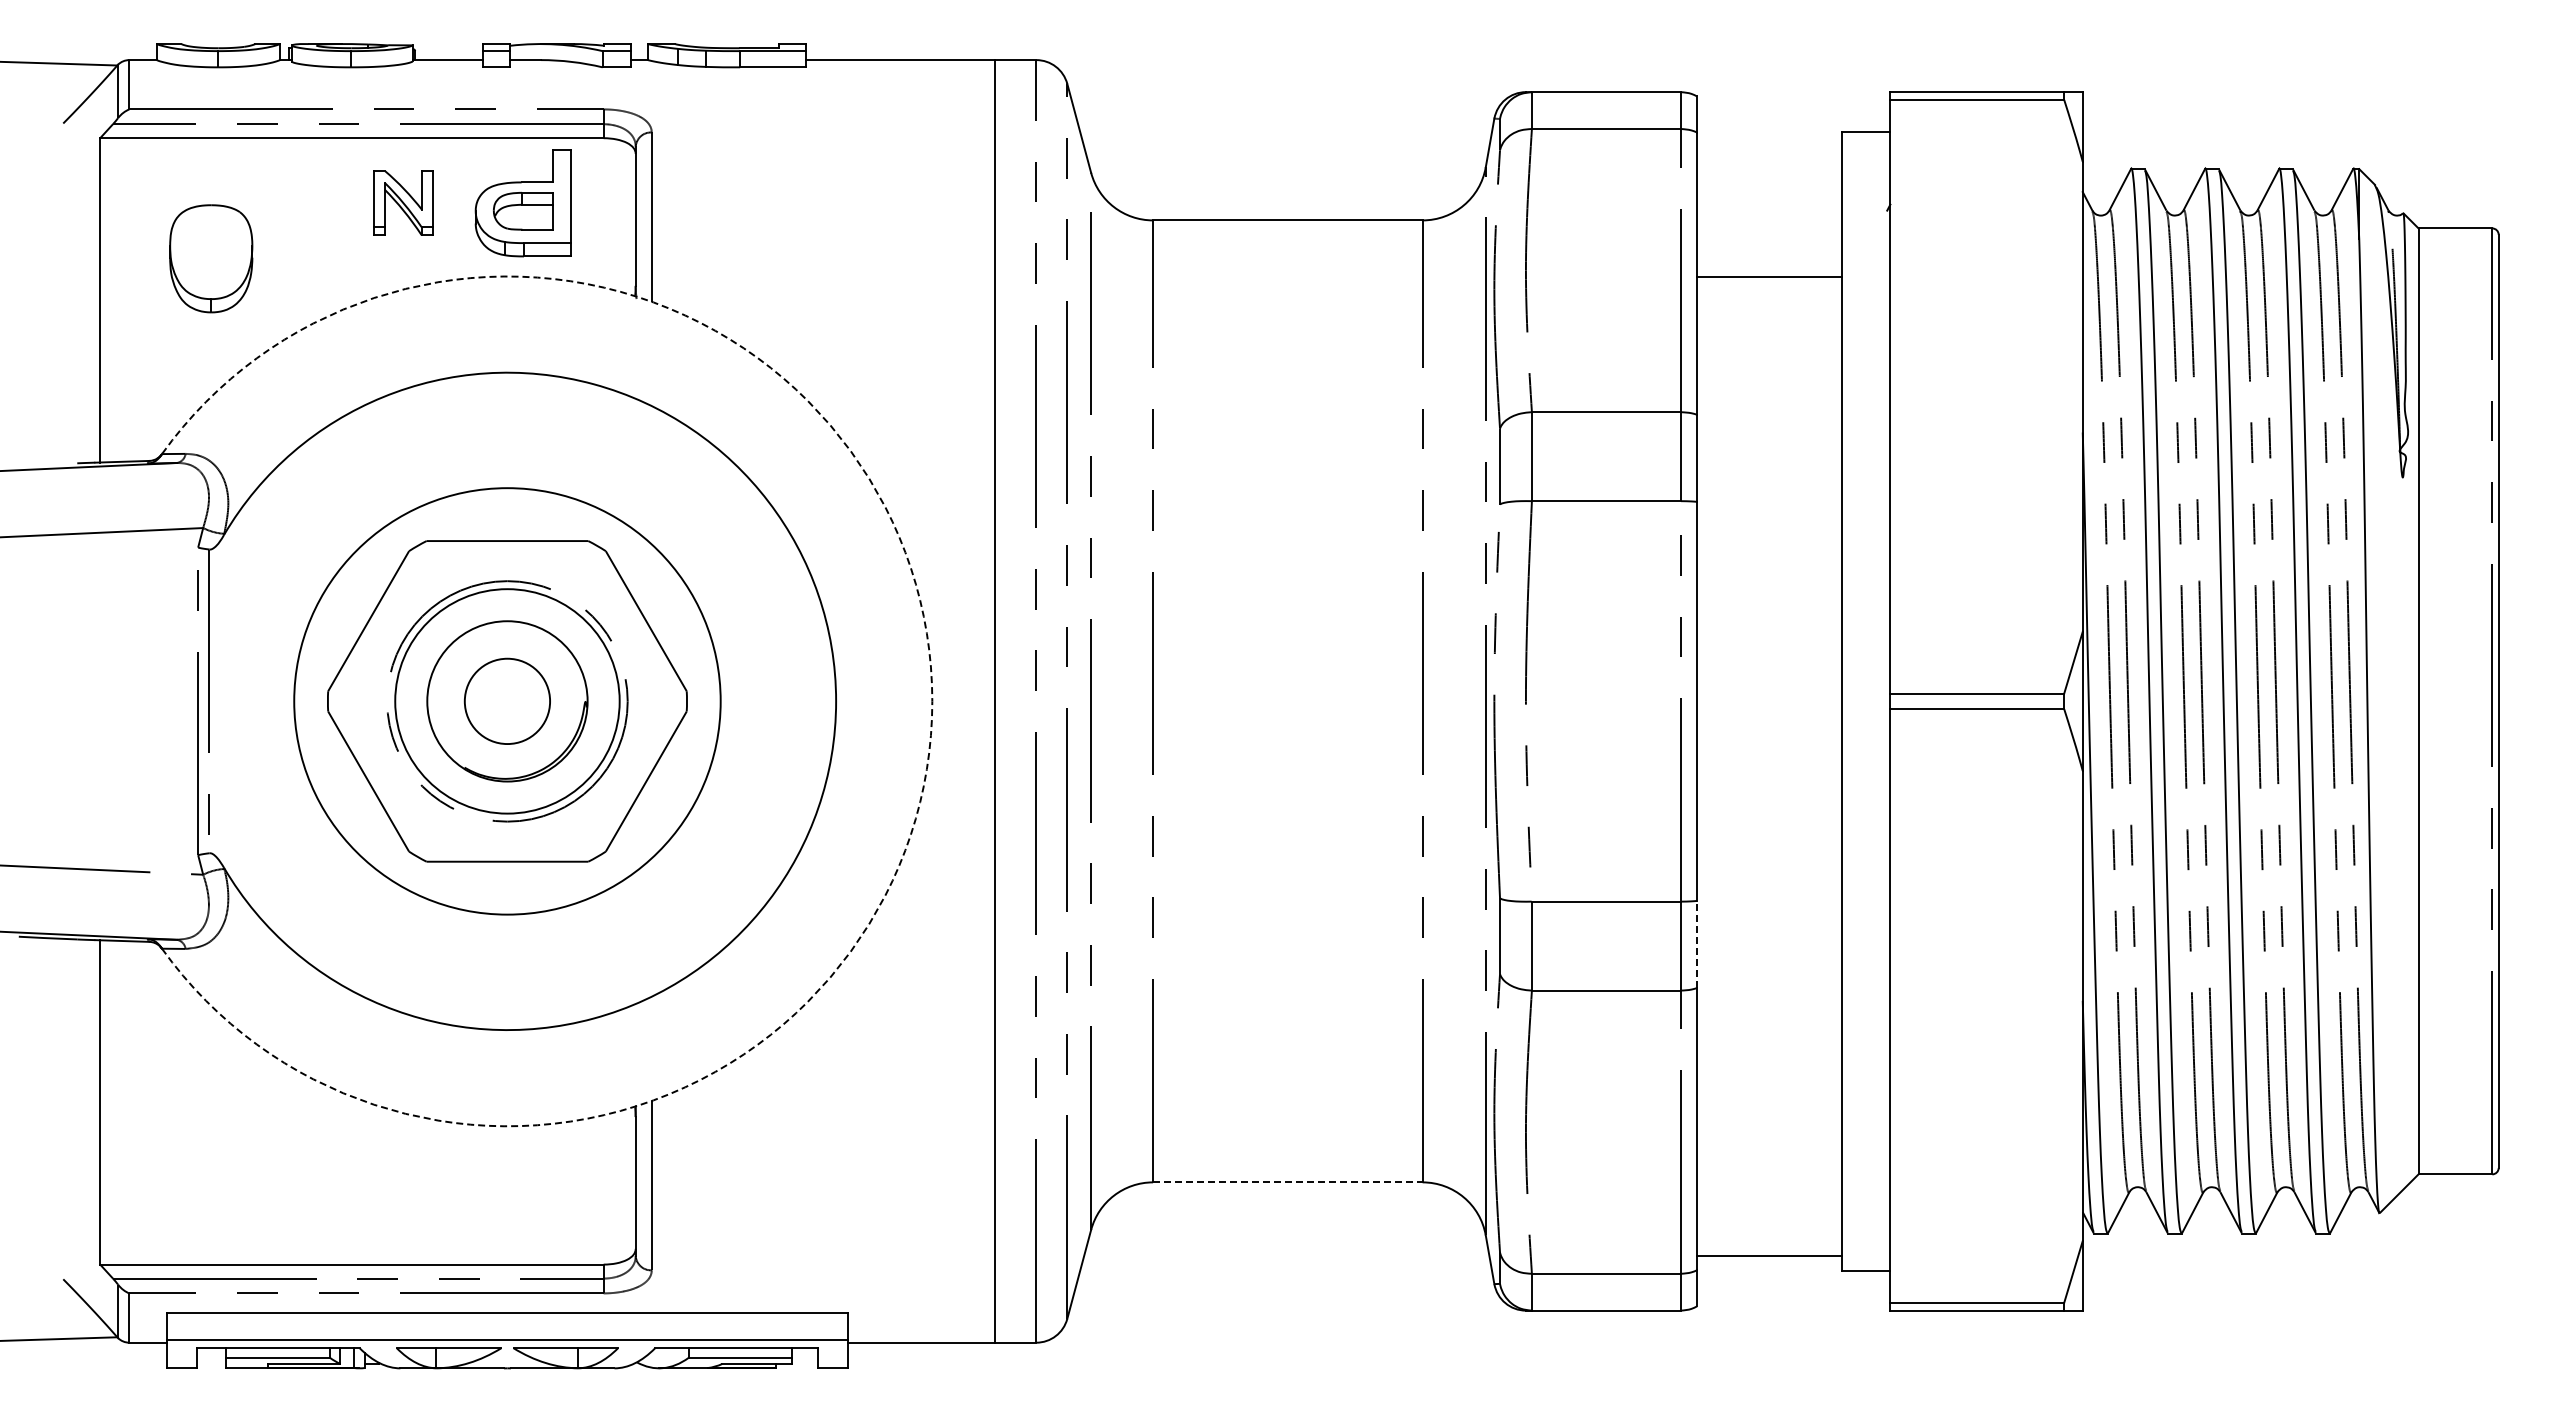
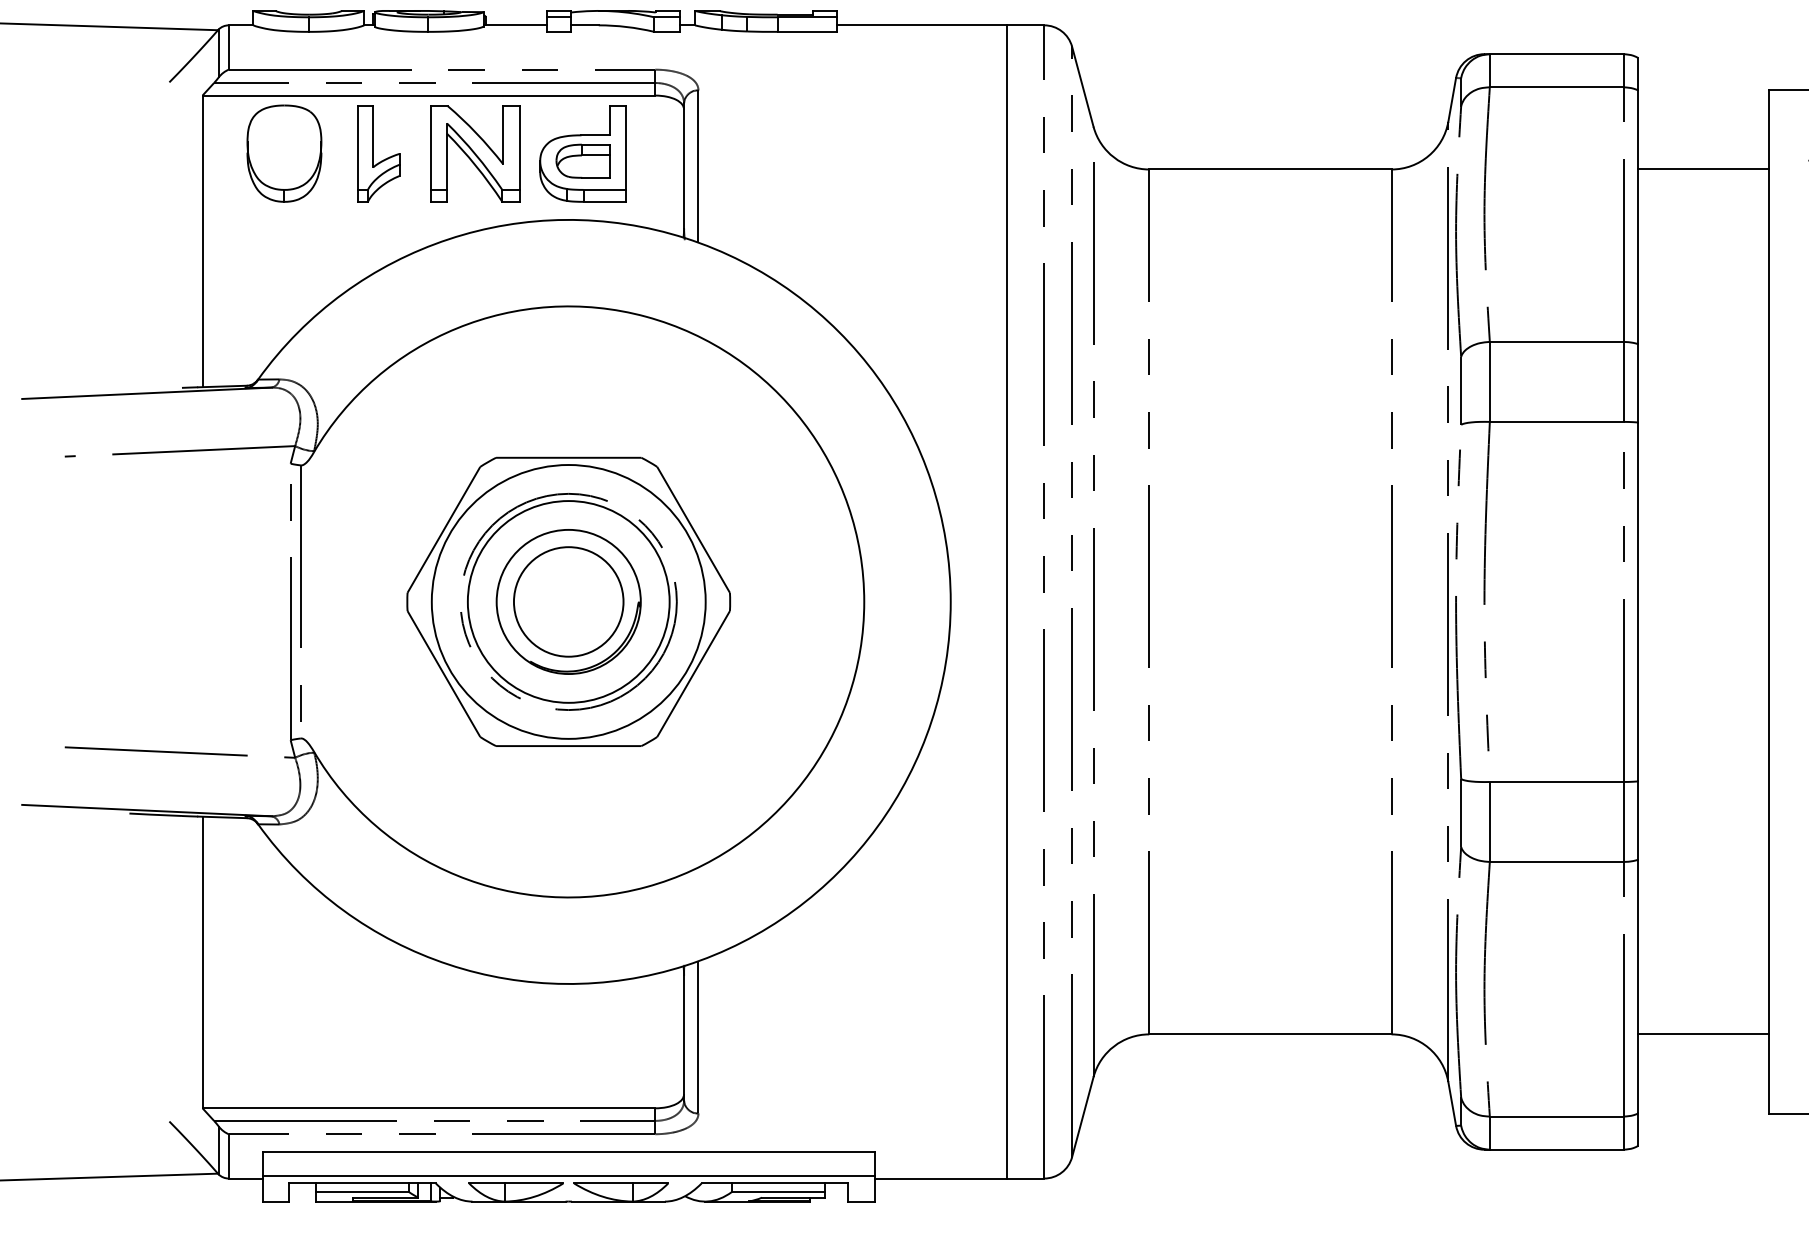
part: (296, 202) -> (379, 153), added
part: (403, 202) -> (475, 153), size x1.67
part: (211, 258) -> (284, 153), moved
line: (1769, 277) -> (1703, 169), moved
circle: (507, 701) -> (568, 602), size x0.71
circle: (507, 701) -> (568, 602), size x1.43
arc: (932, 701) -> (950, 602), dashed -> solid
line: (1697, 944) -> (1638, 820), dashed -> solid
line: (1287, 1182) -> (1270, 1034), dashed -> solid
line: (1769, 1256) -> (1703, 1034), moved

